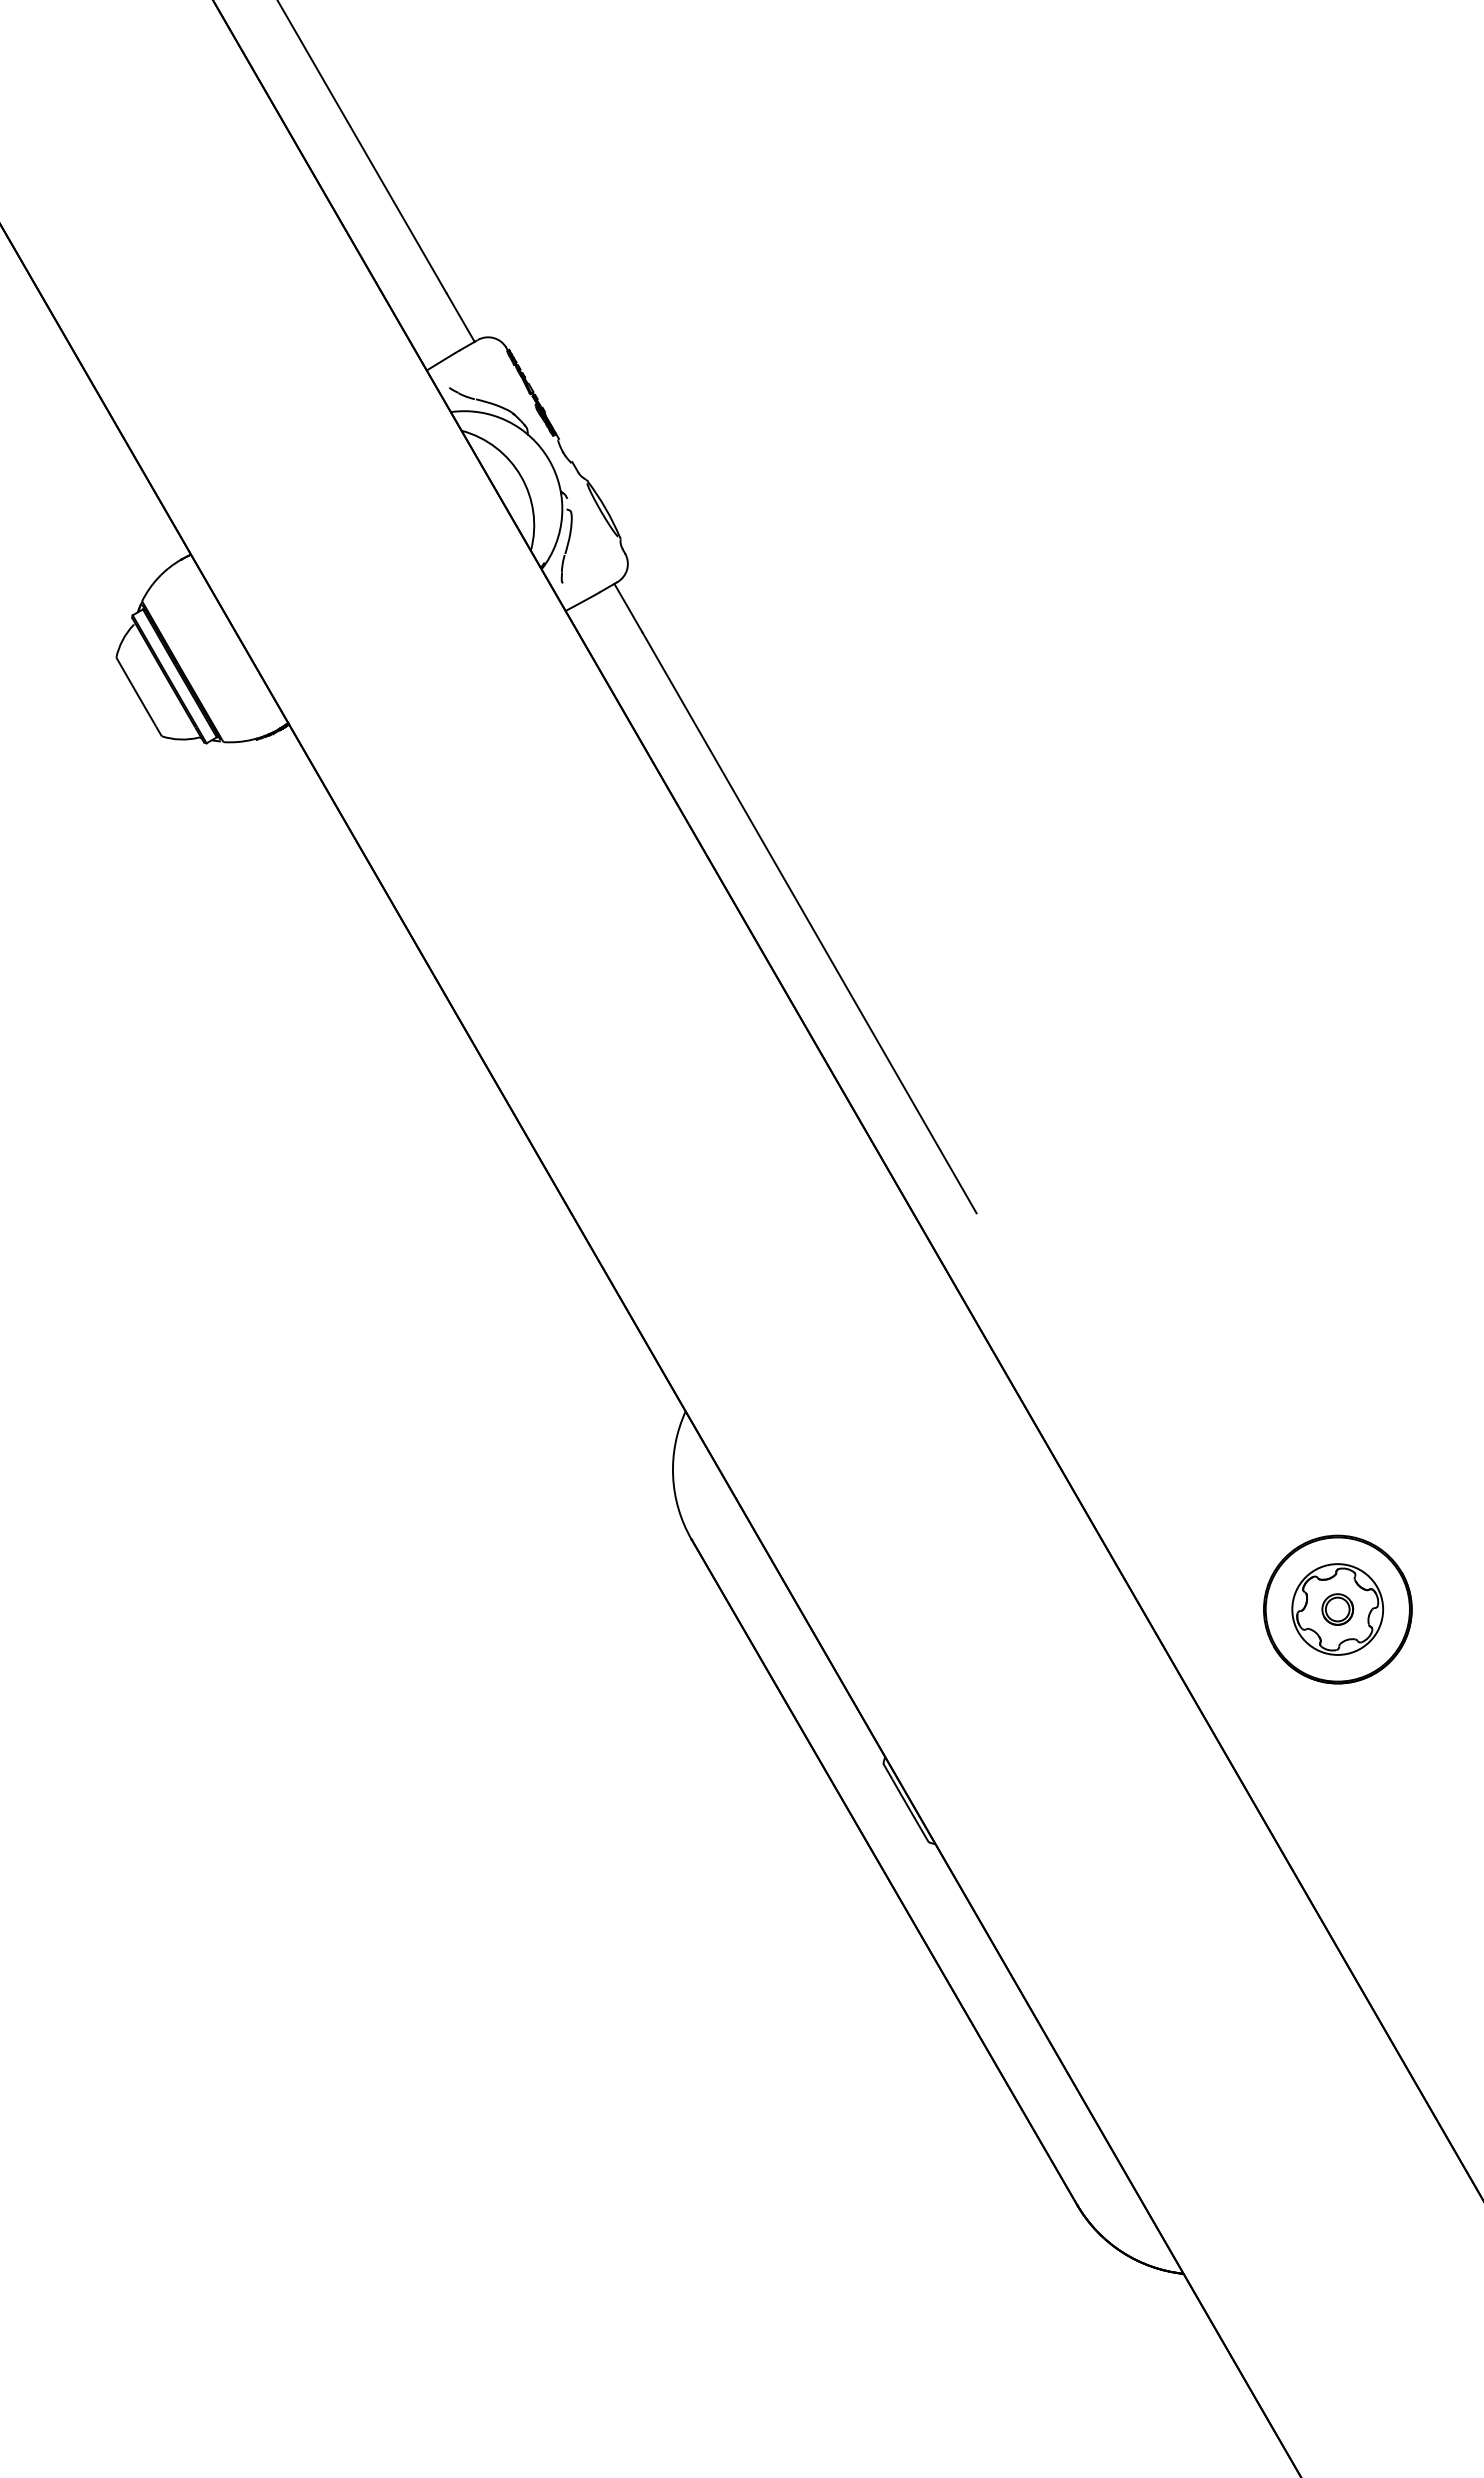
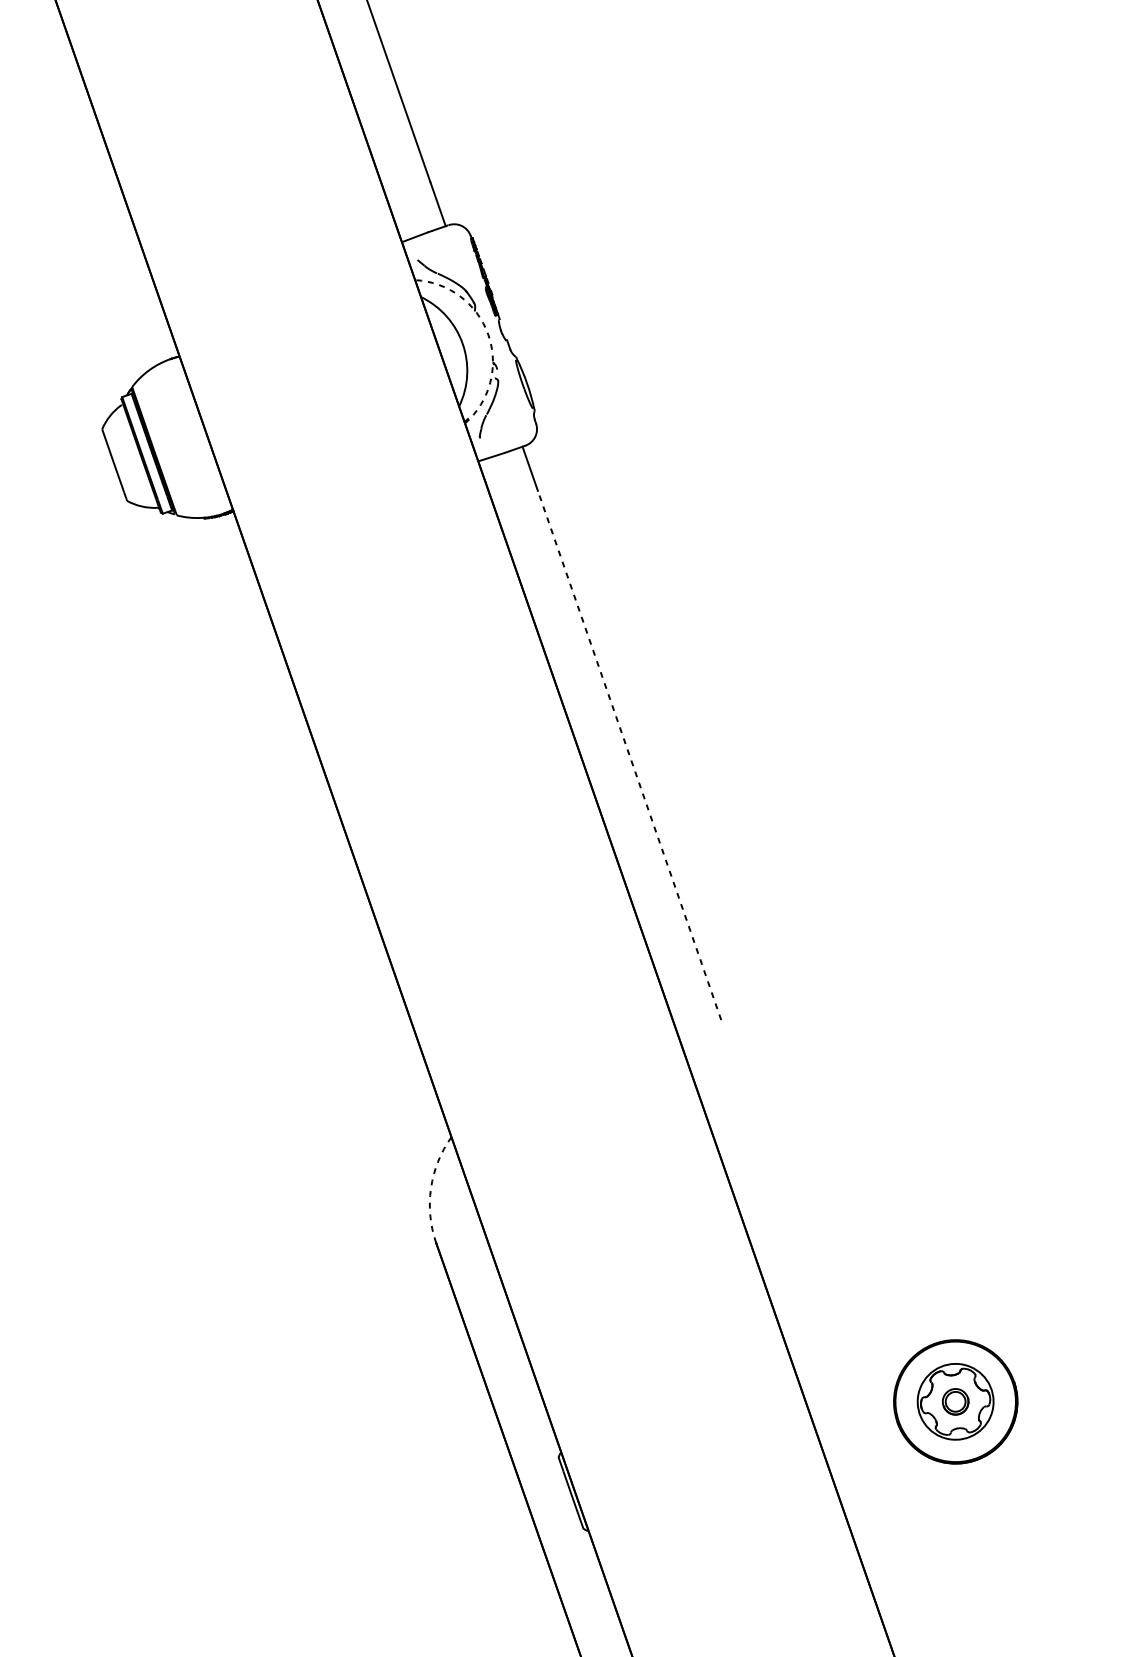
arc: (549, 460) -> (488, 335), solid -> dashed
line: (809, 922) -> (629, 755), solid -> dashed
arc: (673, 1476) -> (431, 1188), solid -> dashed

